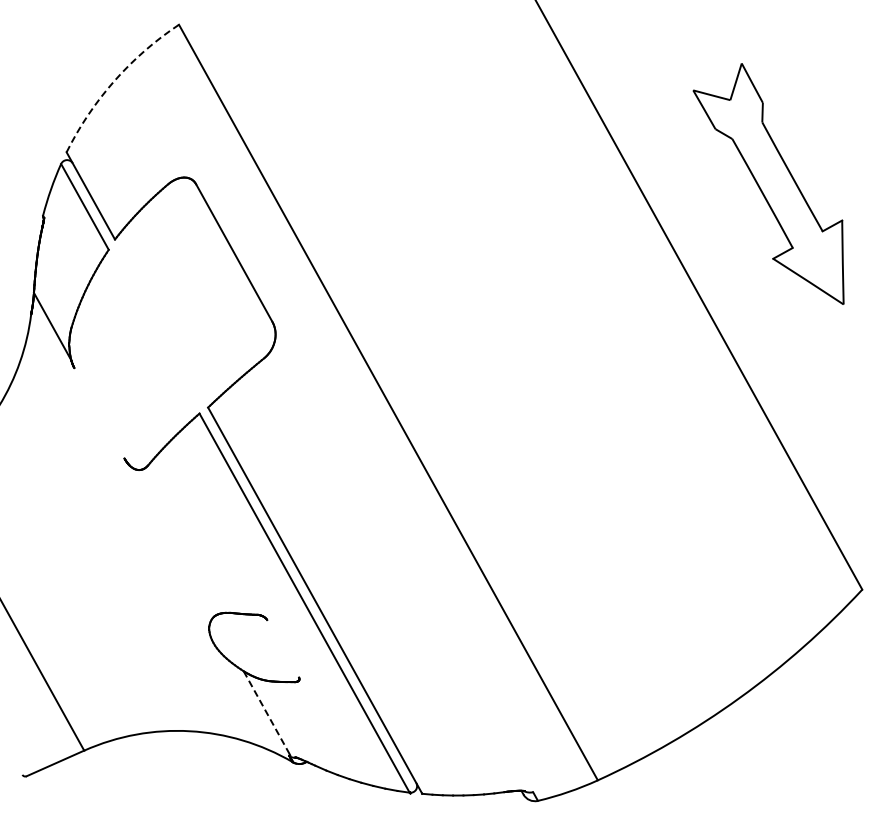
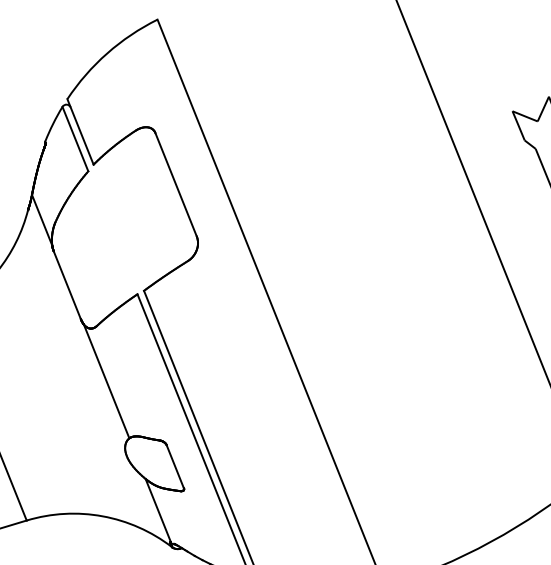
arc: (114, 81) -> (107, 53), dashed -> solid
line: (99, 413) -> (67, 285), added
line: (171, 541) -> (106, 381), added
line: (283, 648) -> (175, 466), added
line: (267, 713) -> (158, 510), dashed -> solid

